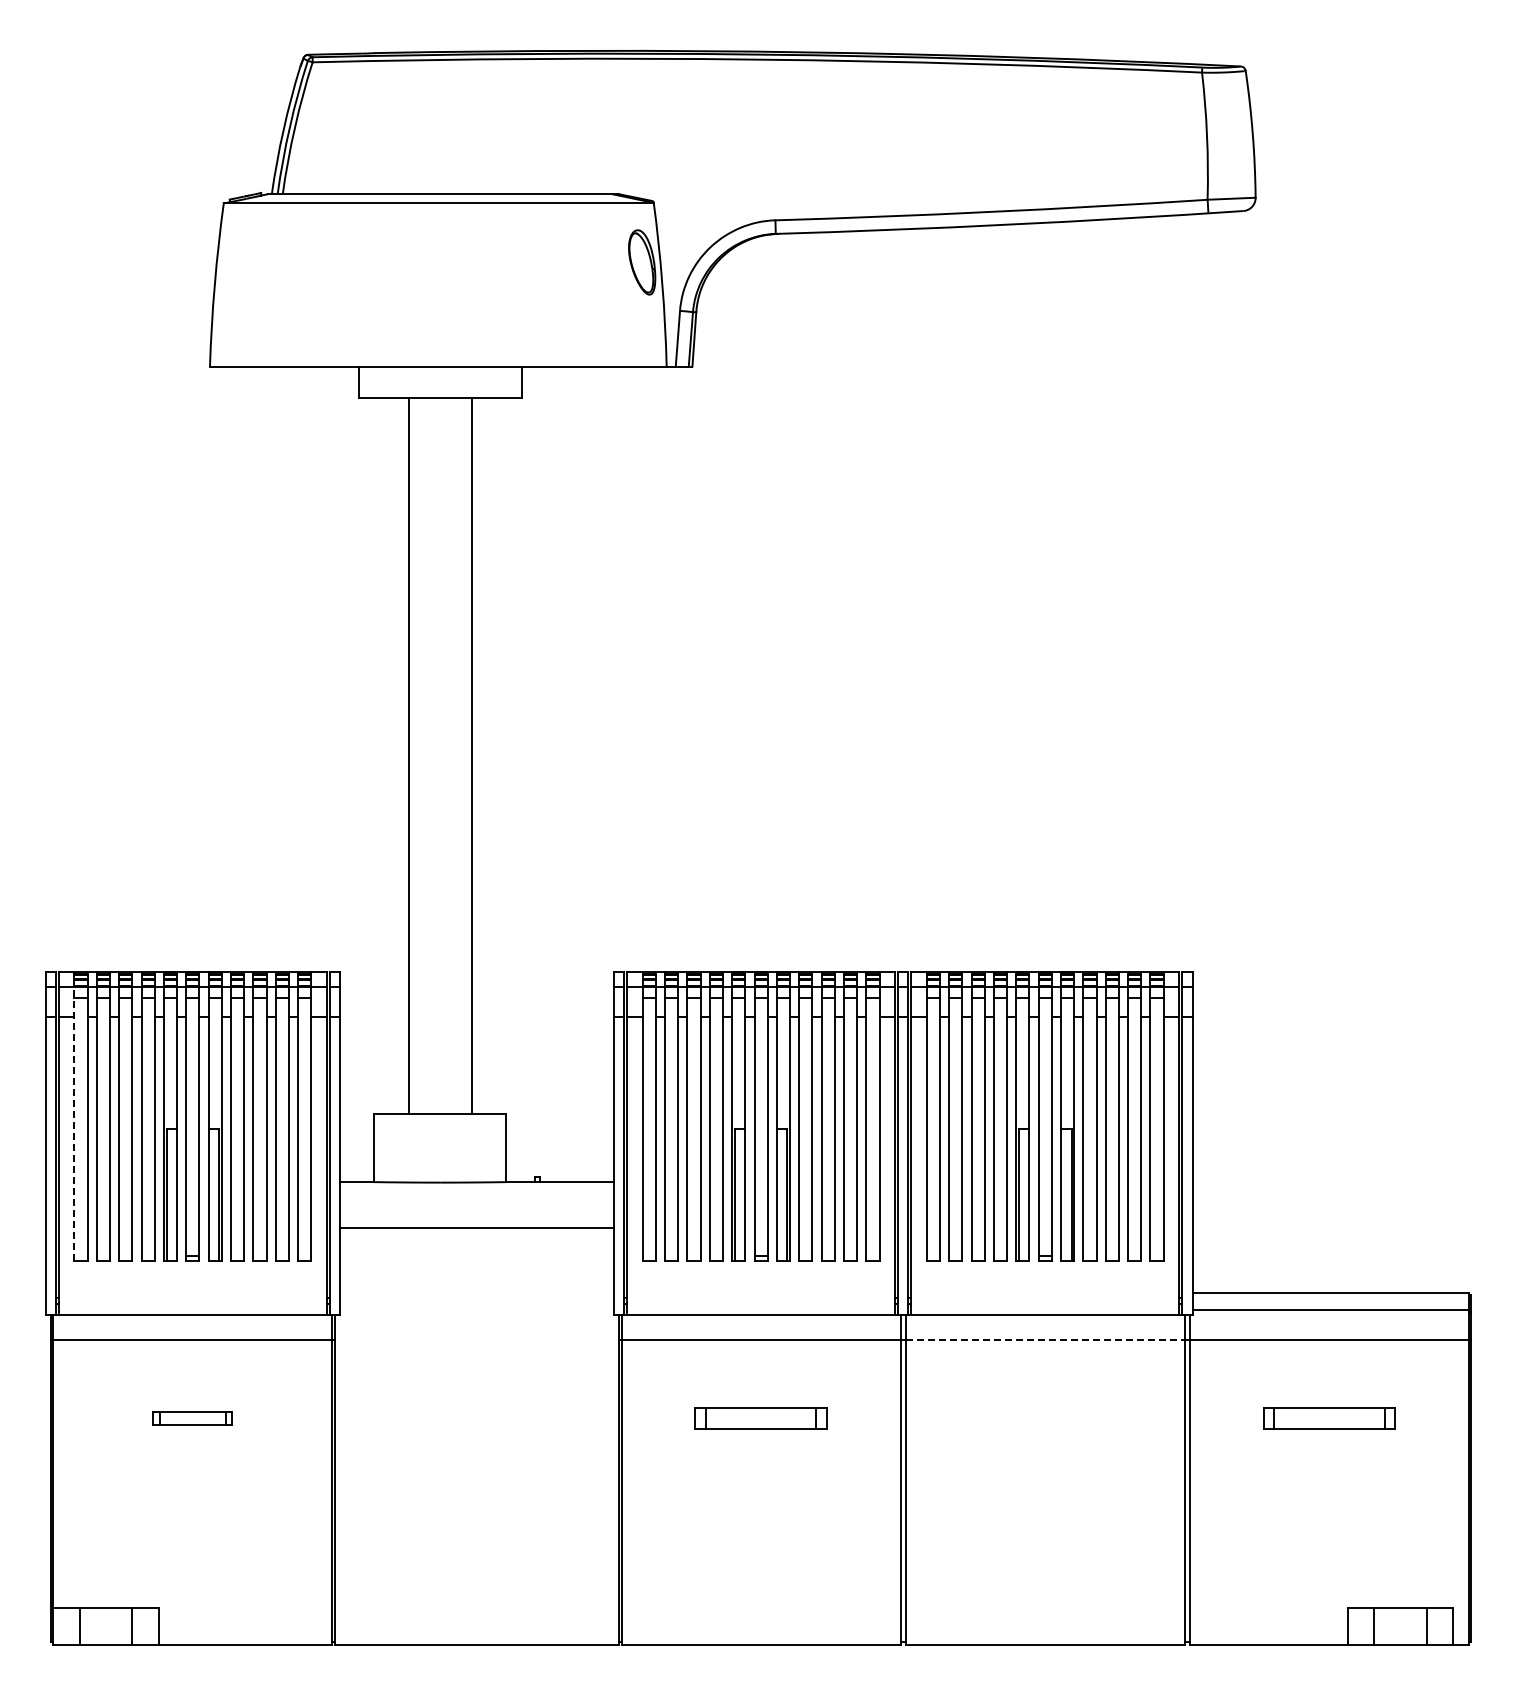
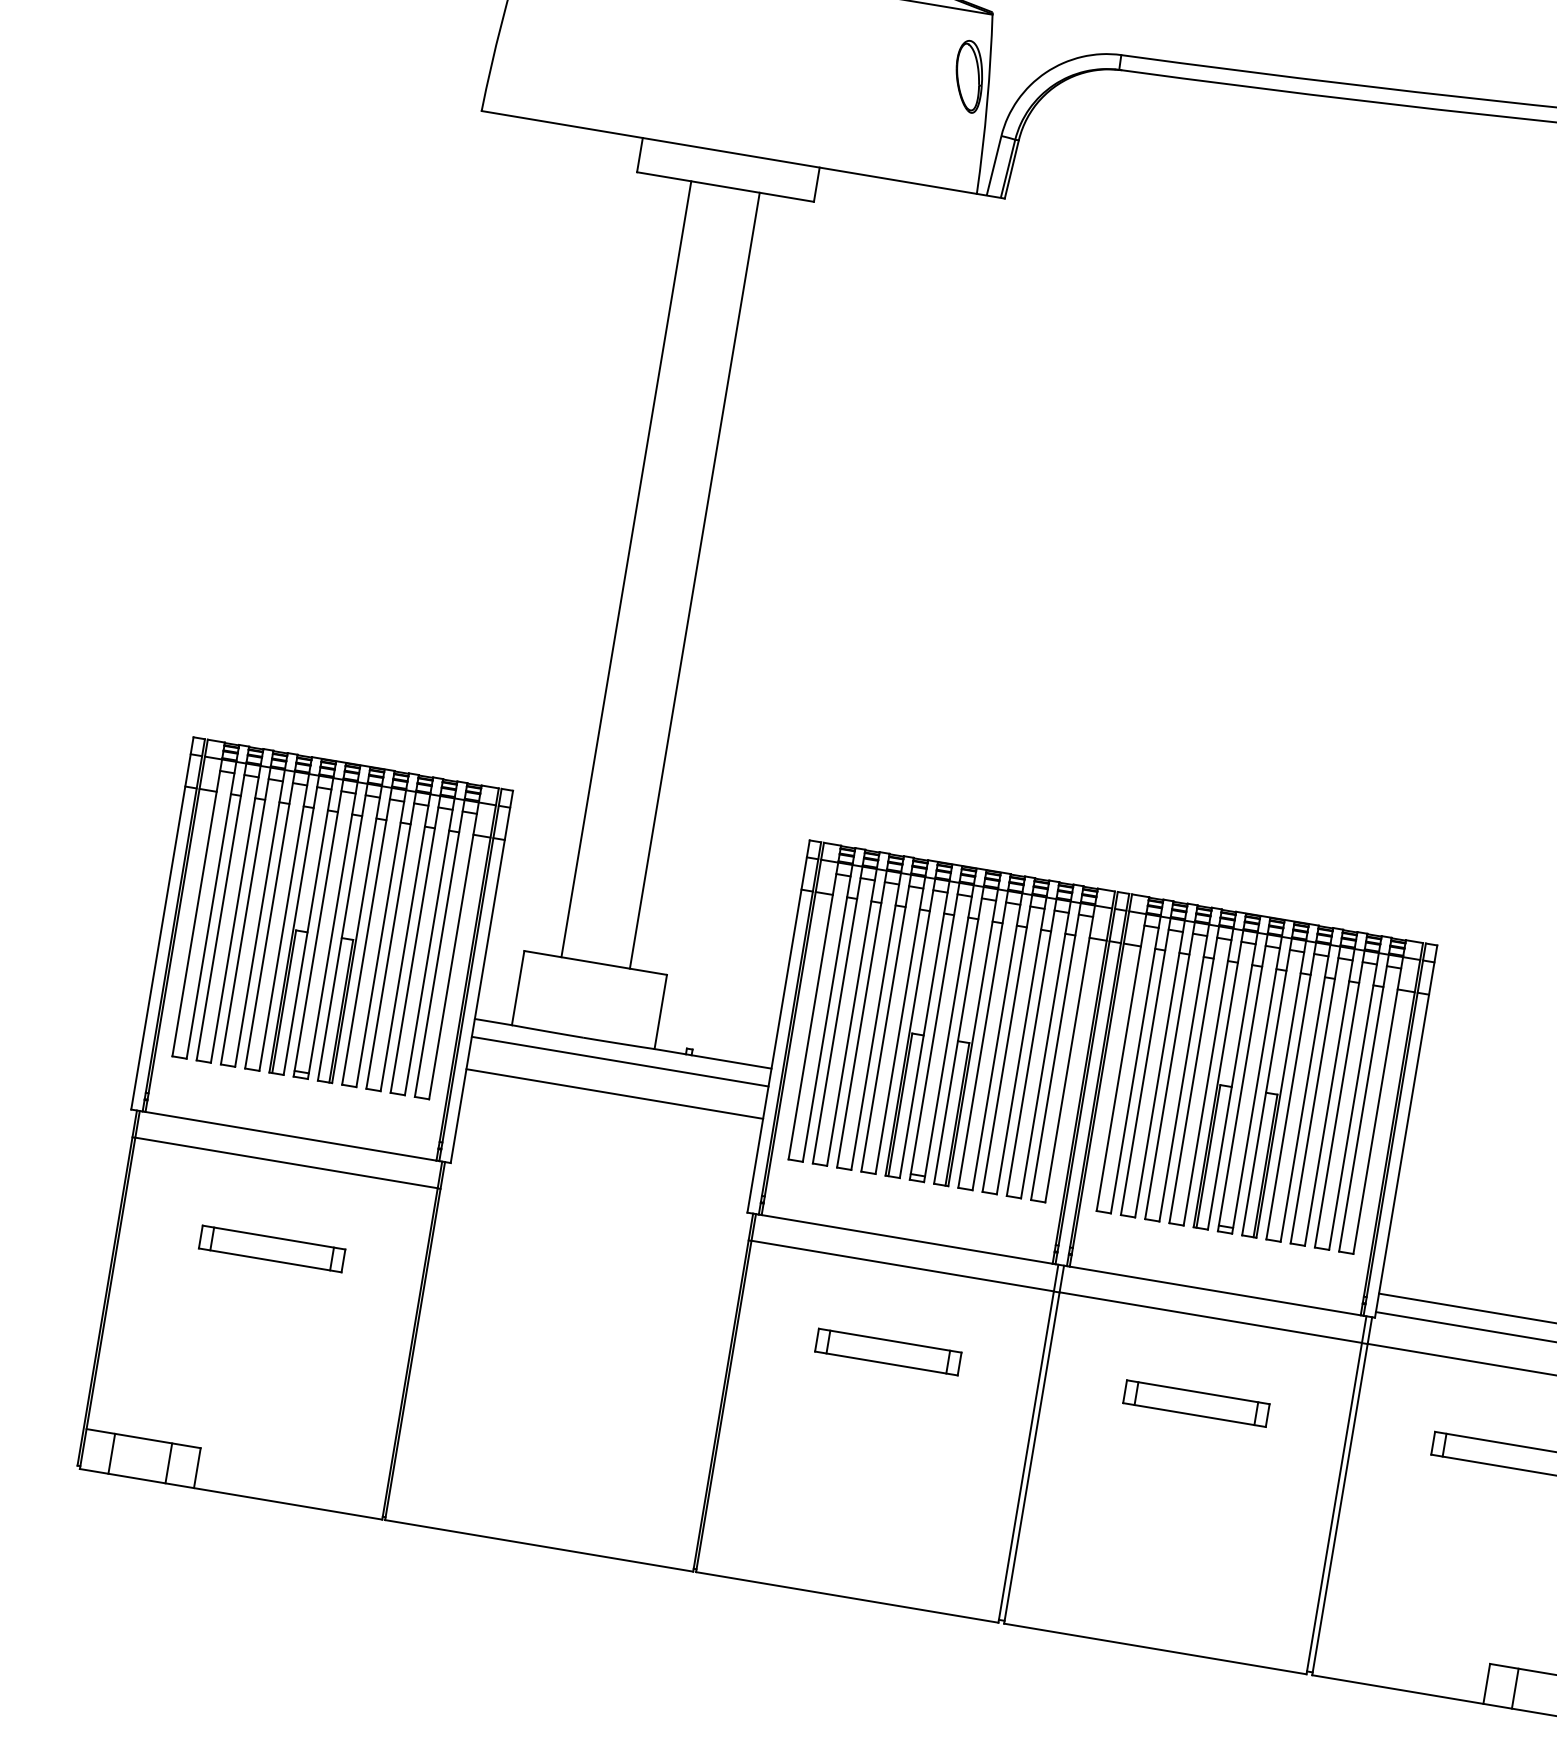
line: (74, 1124) -> (197, 908), dashed -> solid
line: (476, 1198) -> (619, 1061), added
line: (1045, 1339) -> (1211, 1317), dashed -> solid
part: (192, 1418) -> (271, 1248), size x1.67
part: (1044, 1418) -> (1195, 1403), added

